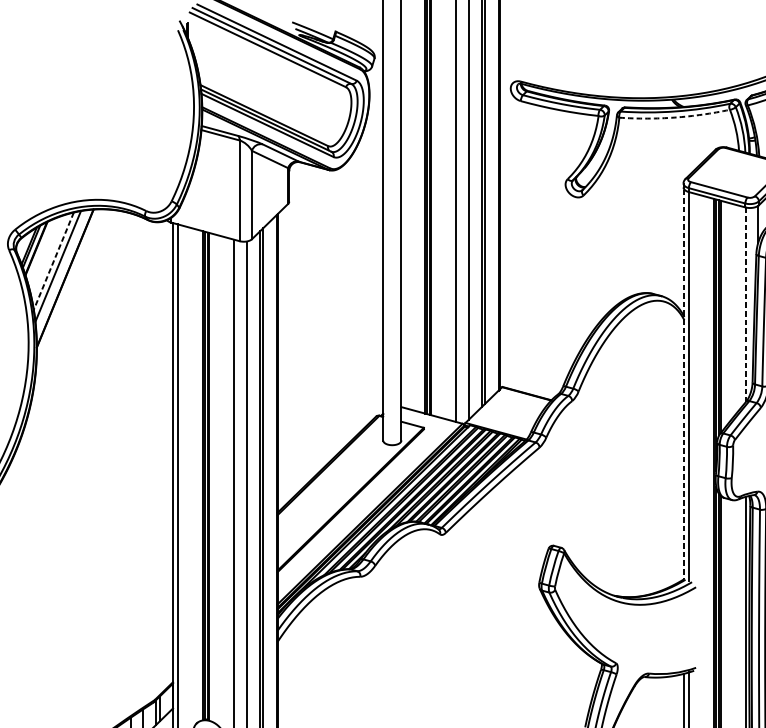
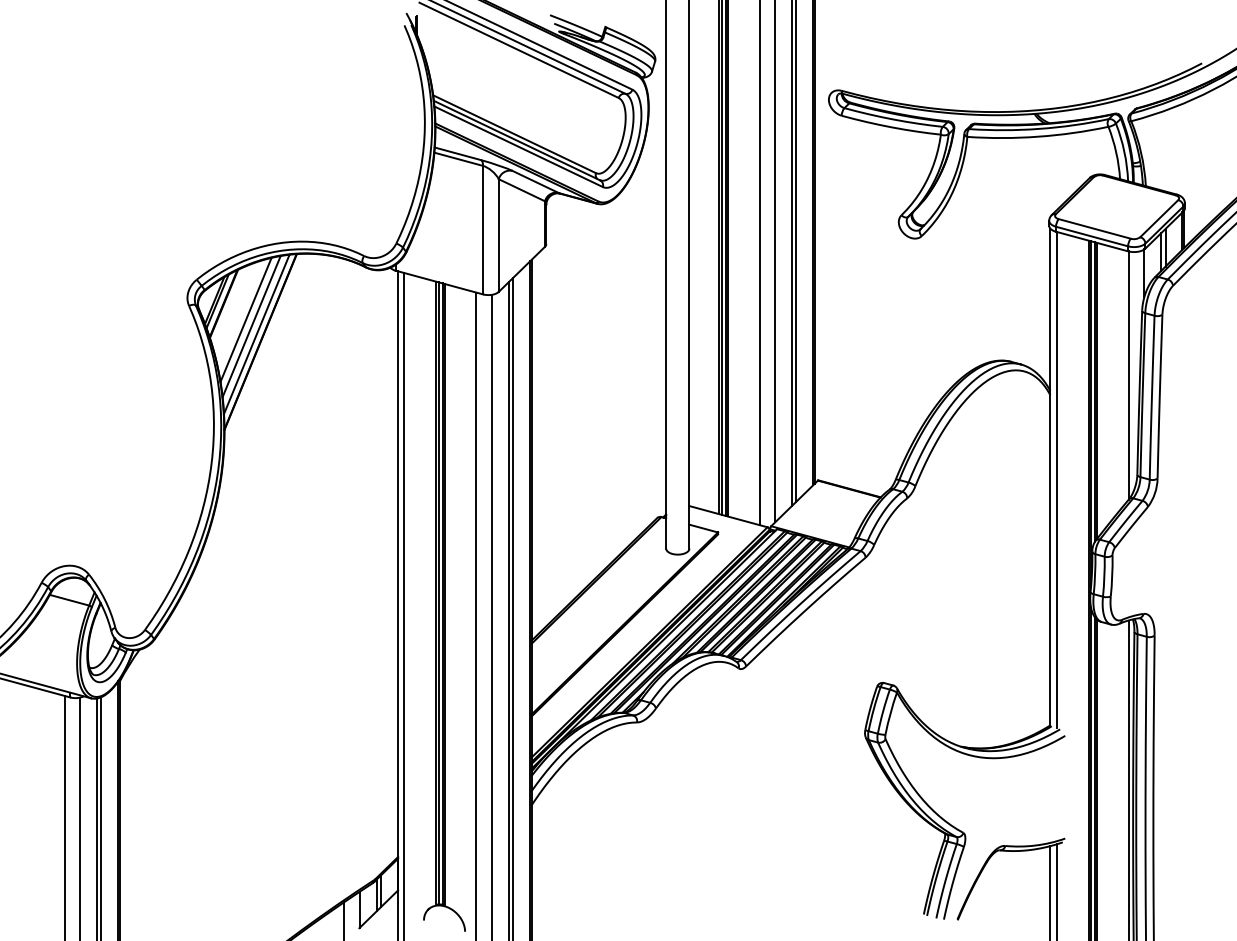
arc: (675, 117) -> (1038, 136), dashed -> solid
line: (53, 261) -> (245, 320), dashed -> solid
line: (62, 272) -> (256, 334), added
line: (745, 305) -> (1128, 376), dashed -> solid
line: (684, 384) -> (1050, 477), dashed -> solid

